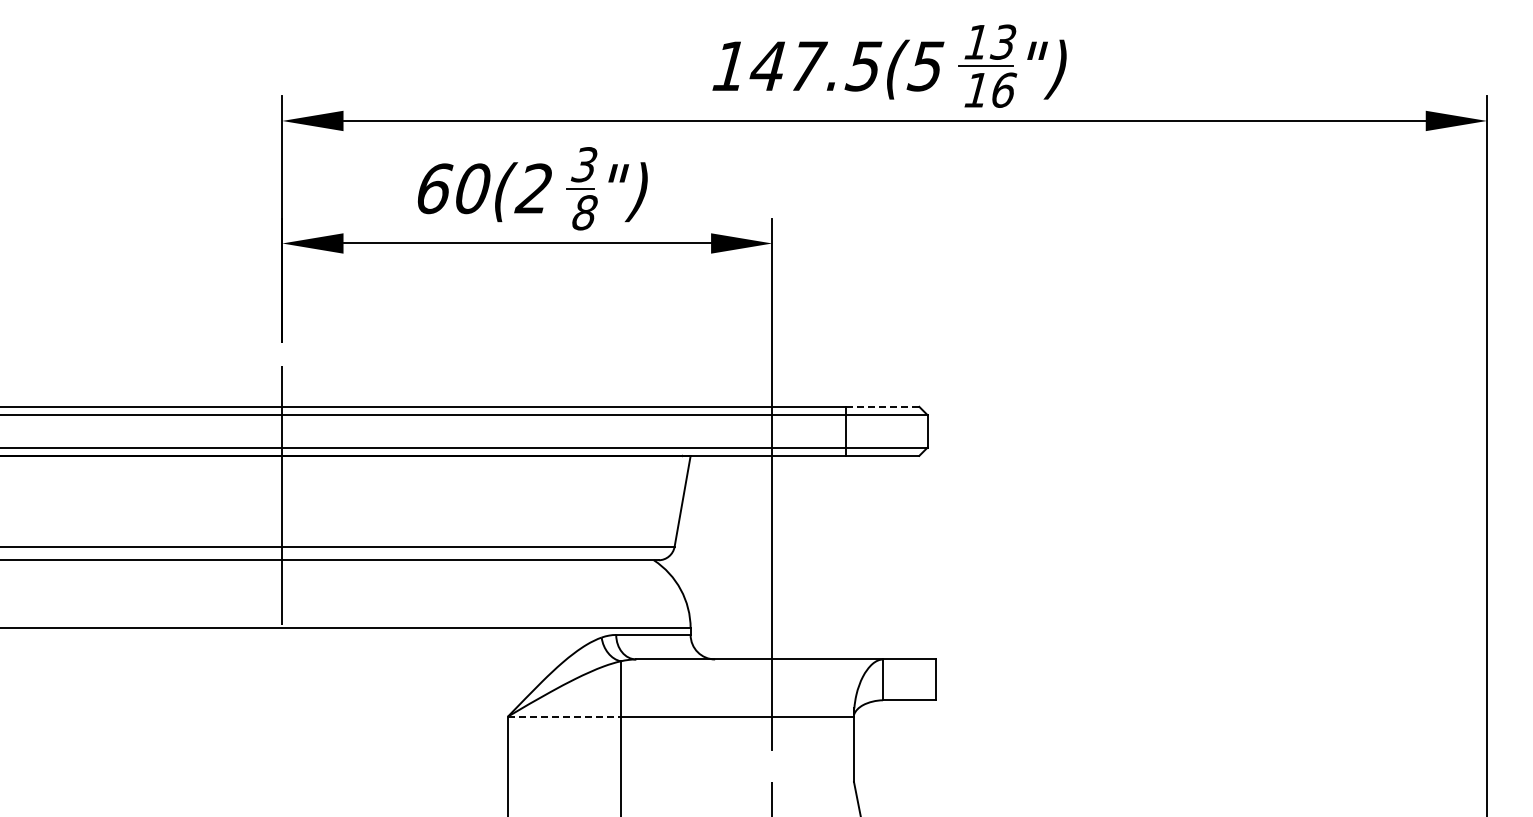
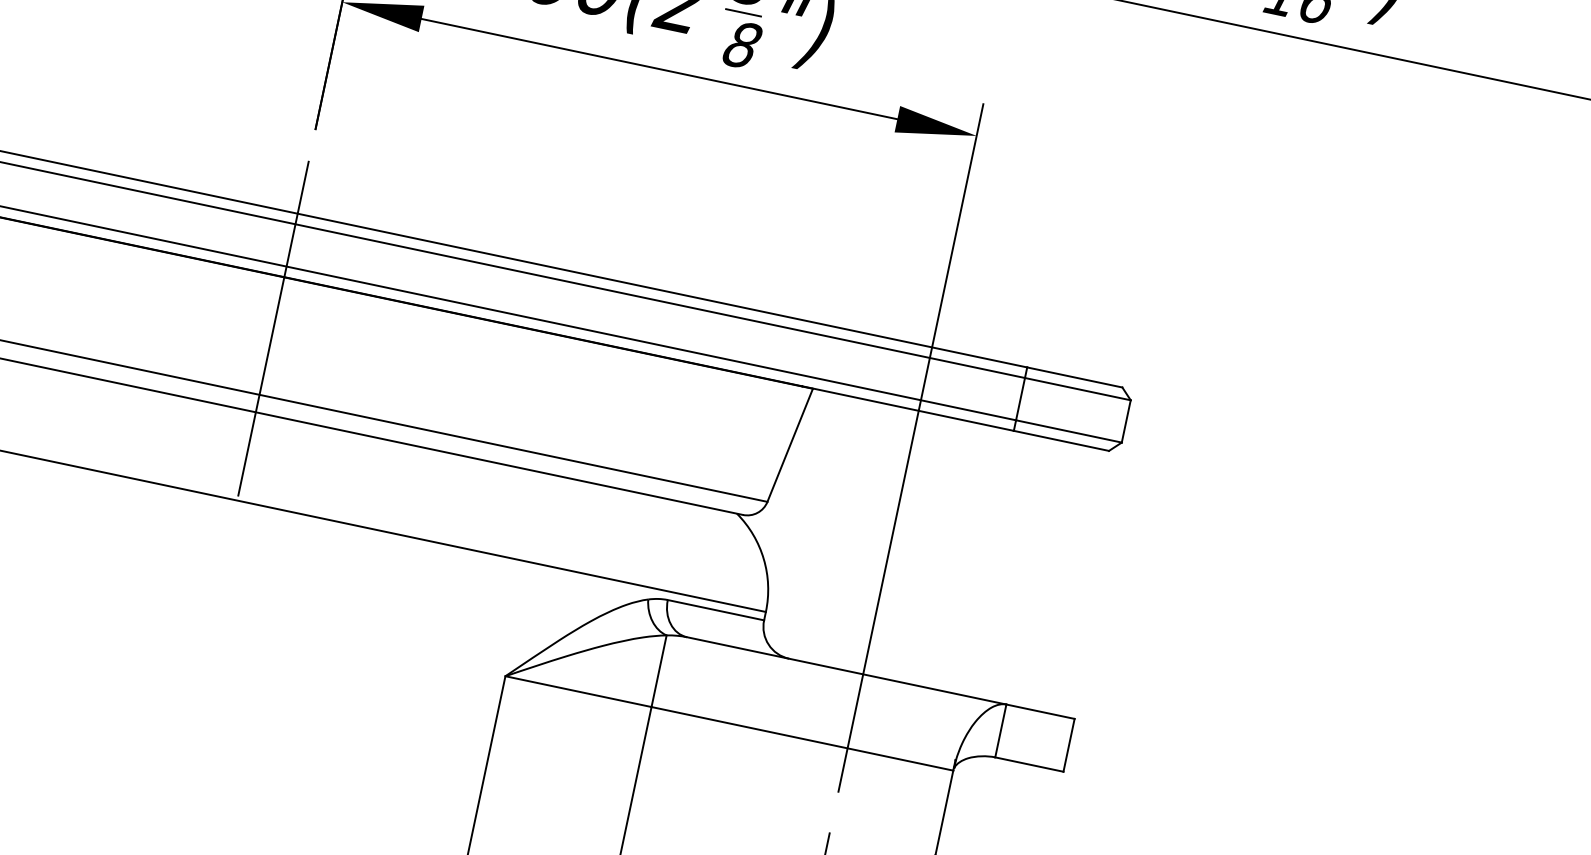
line: (882, 406) -> (1074, 376), dashed -> solid
line: (564, 716) -> (578, 691), dashed -> solid

